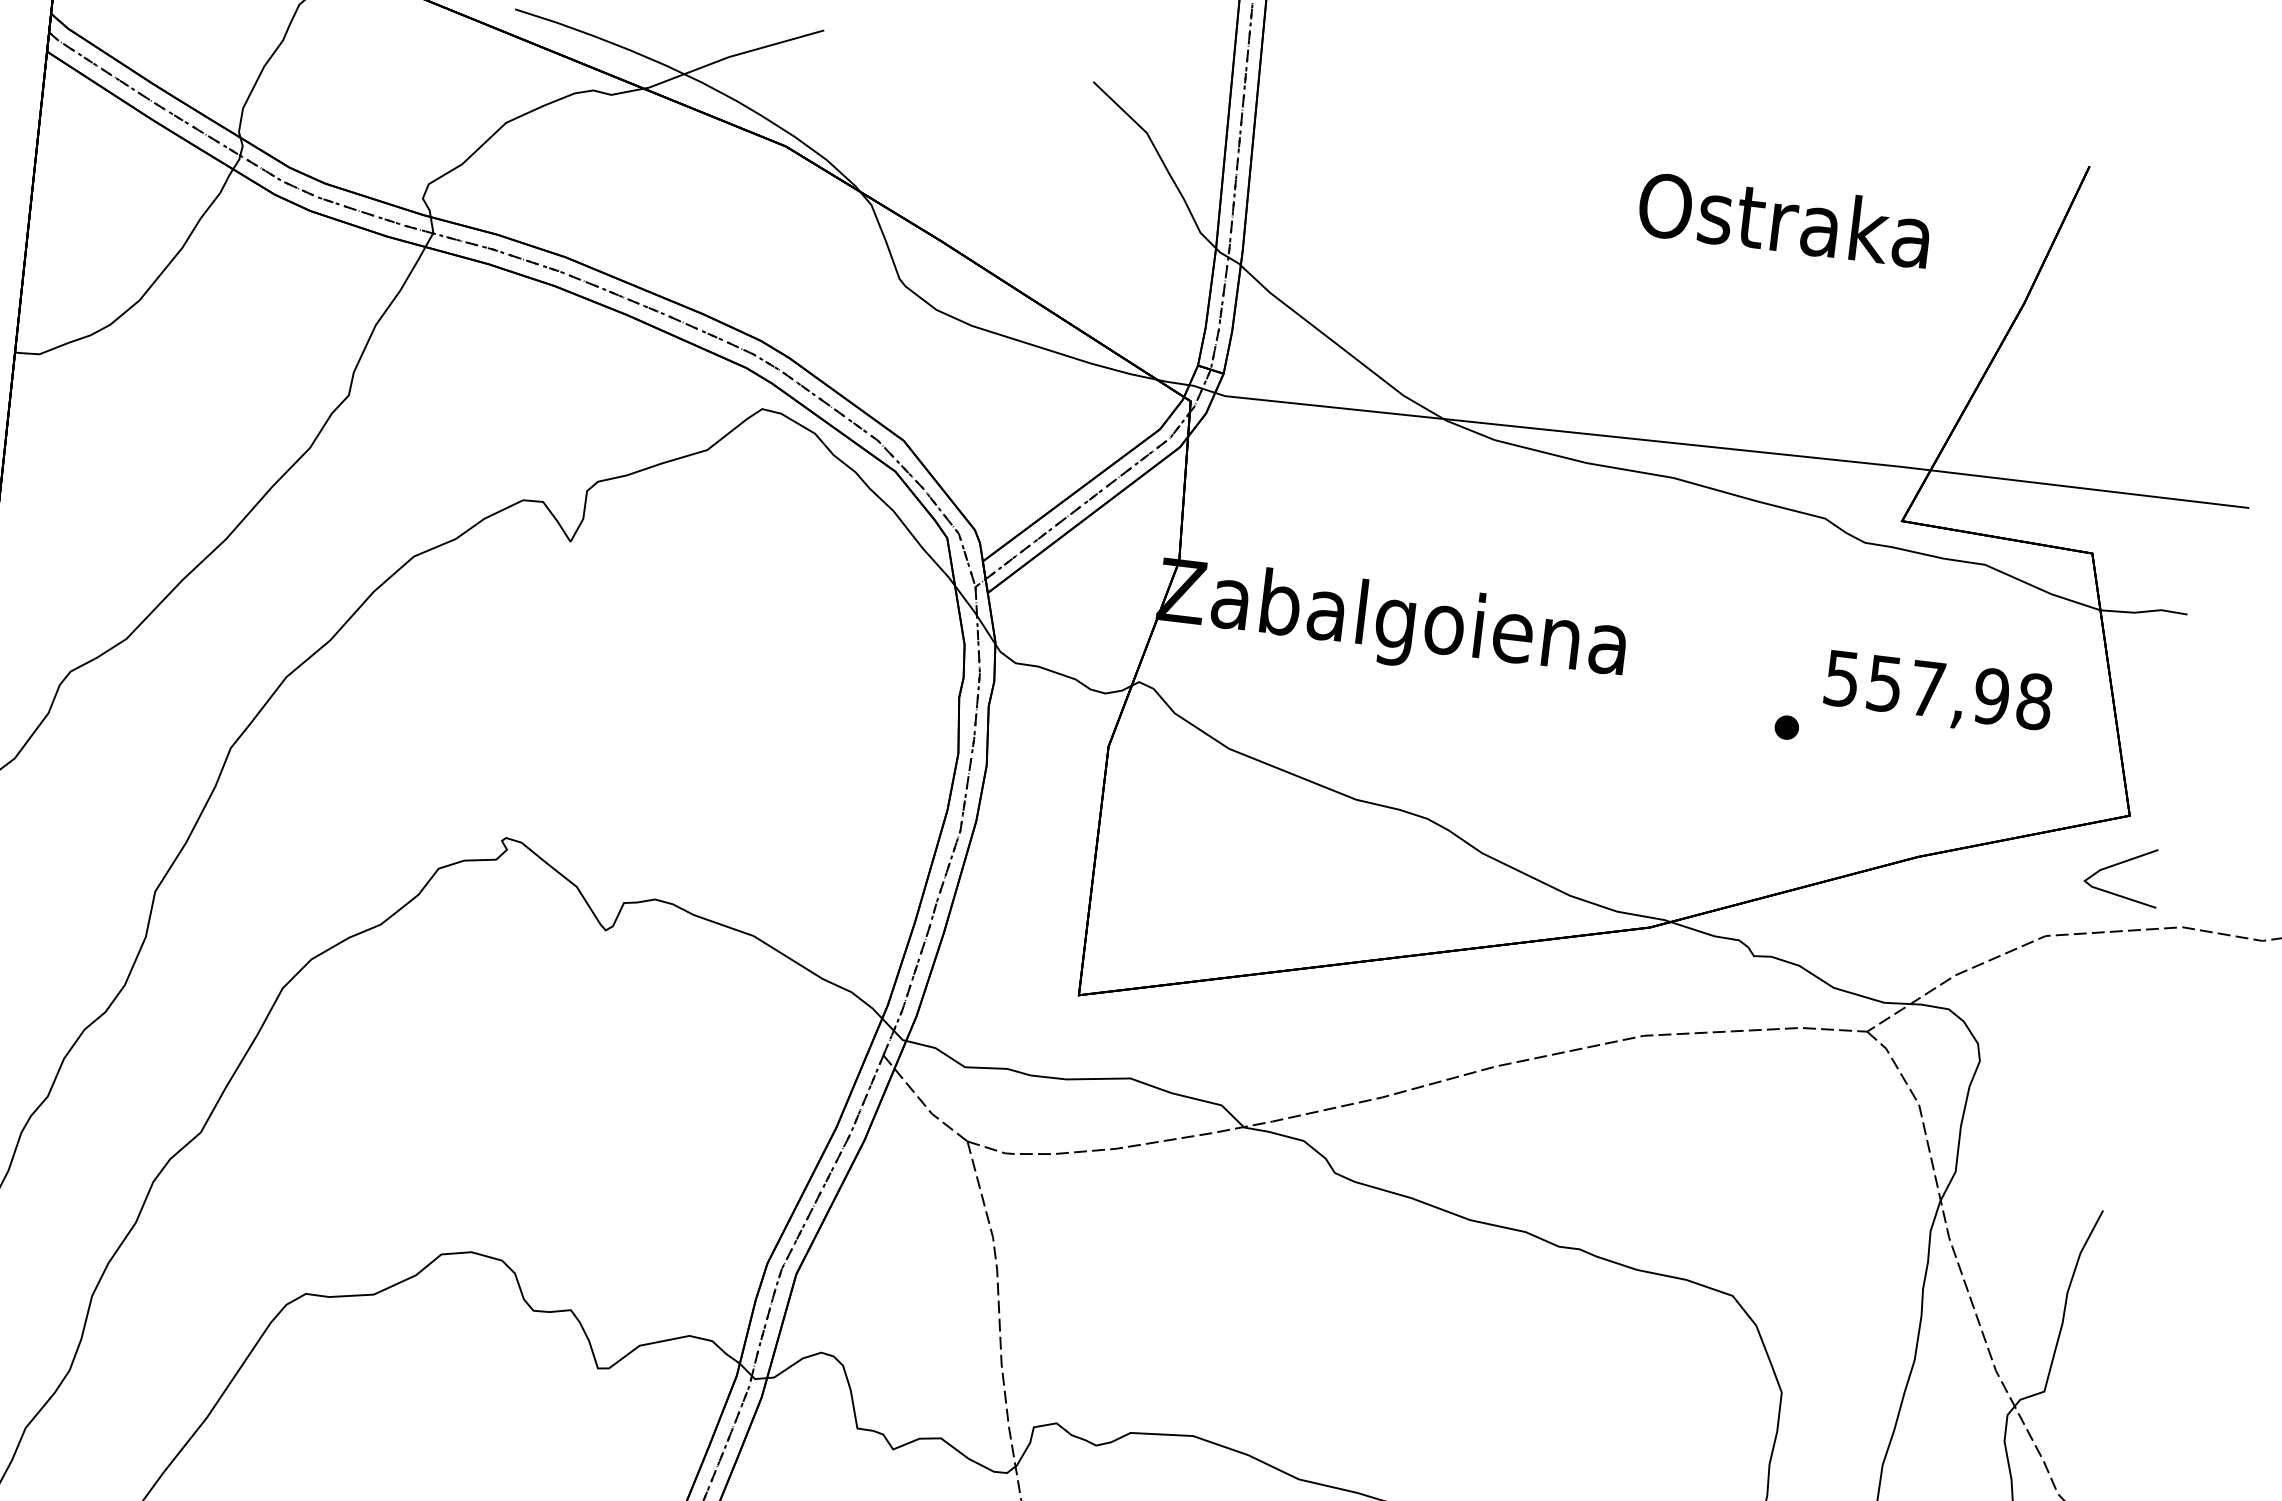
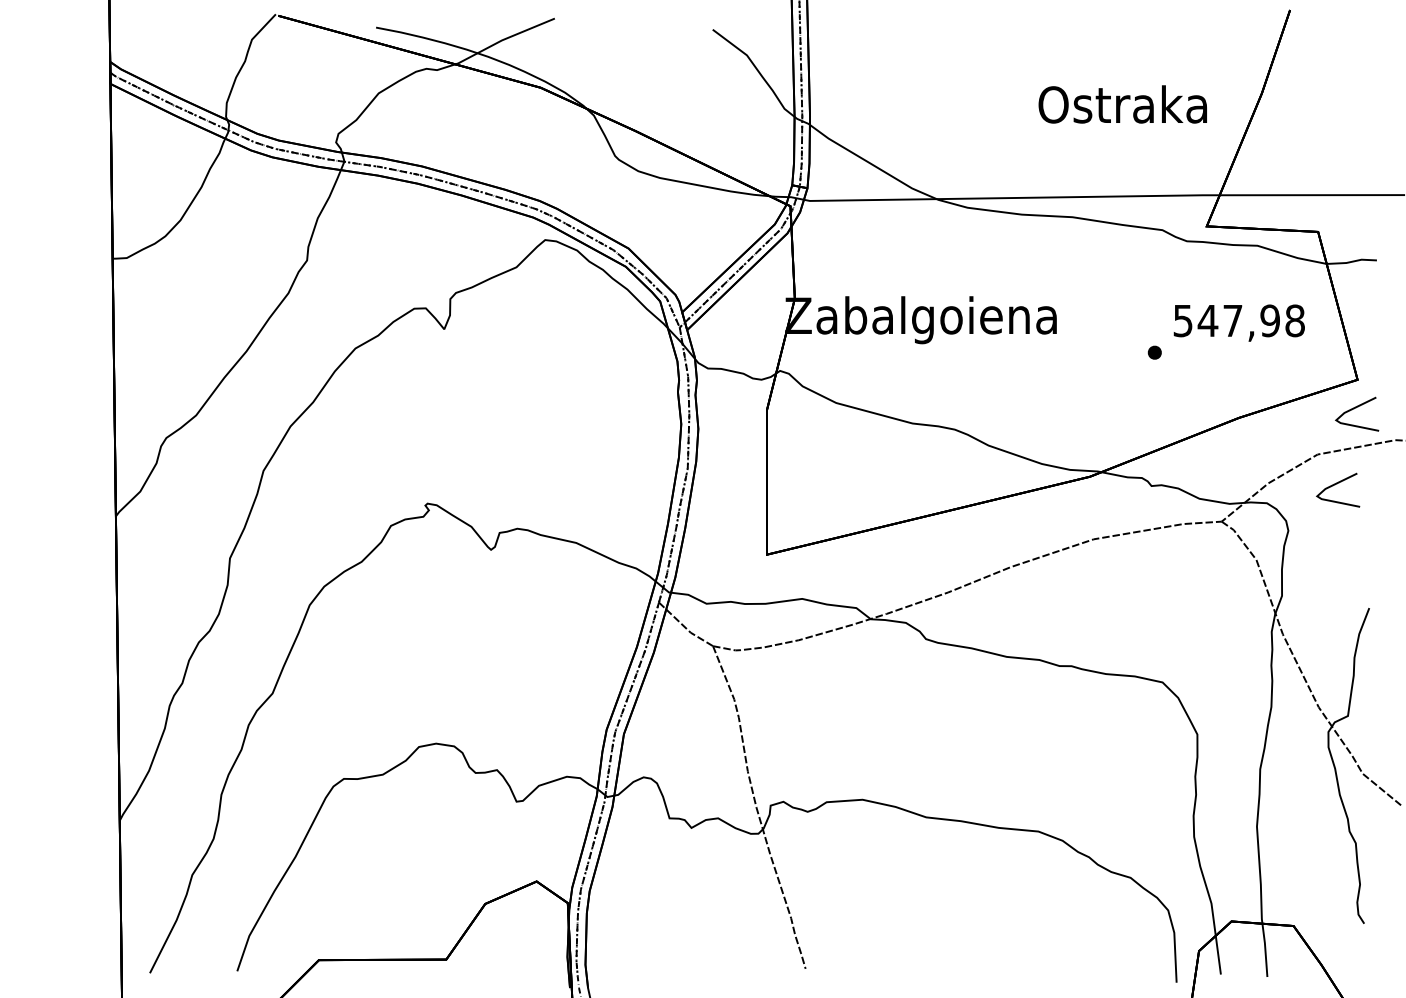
text: (1784, 219) -> (1122, 104), moved
text: (1883, 684) -> (1207, 321), 557,98 -> 547,98
line: (2070, 992) -> (1335, 485), added

